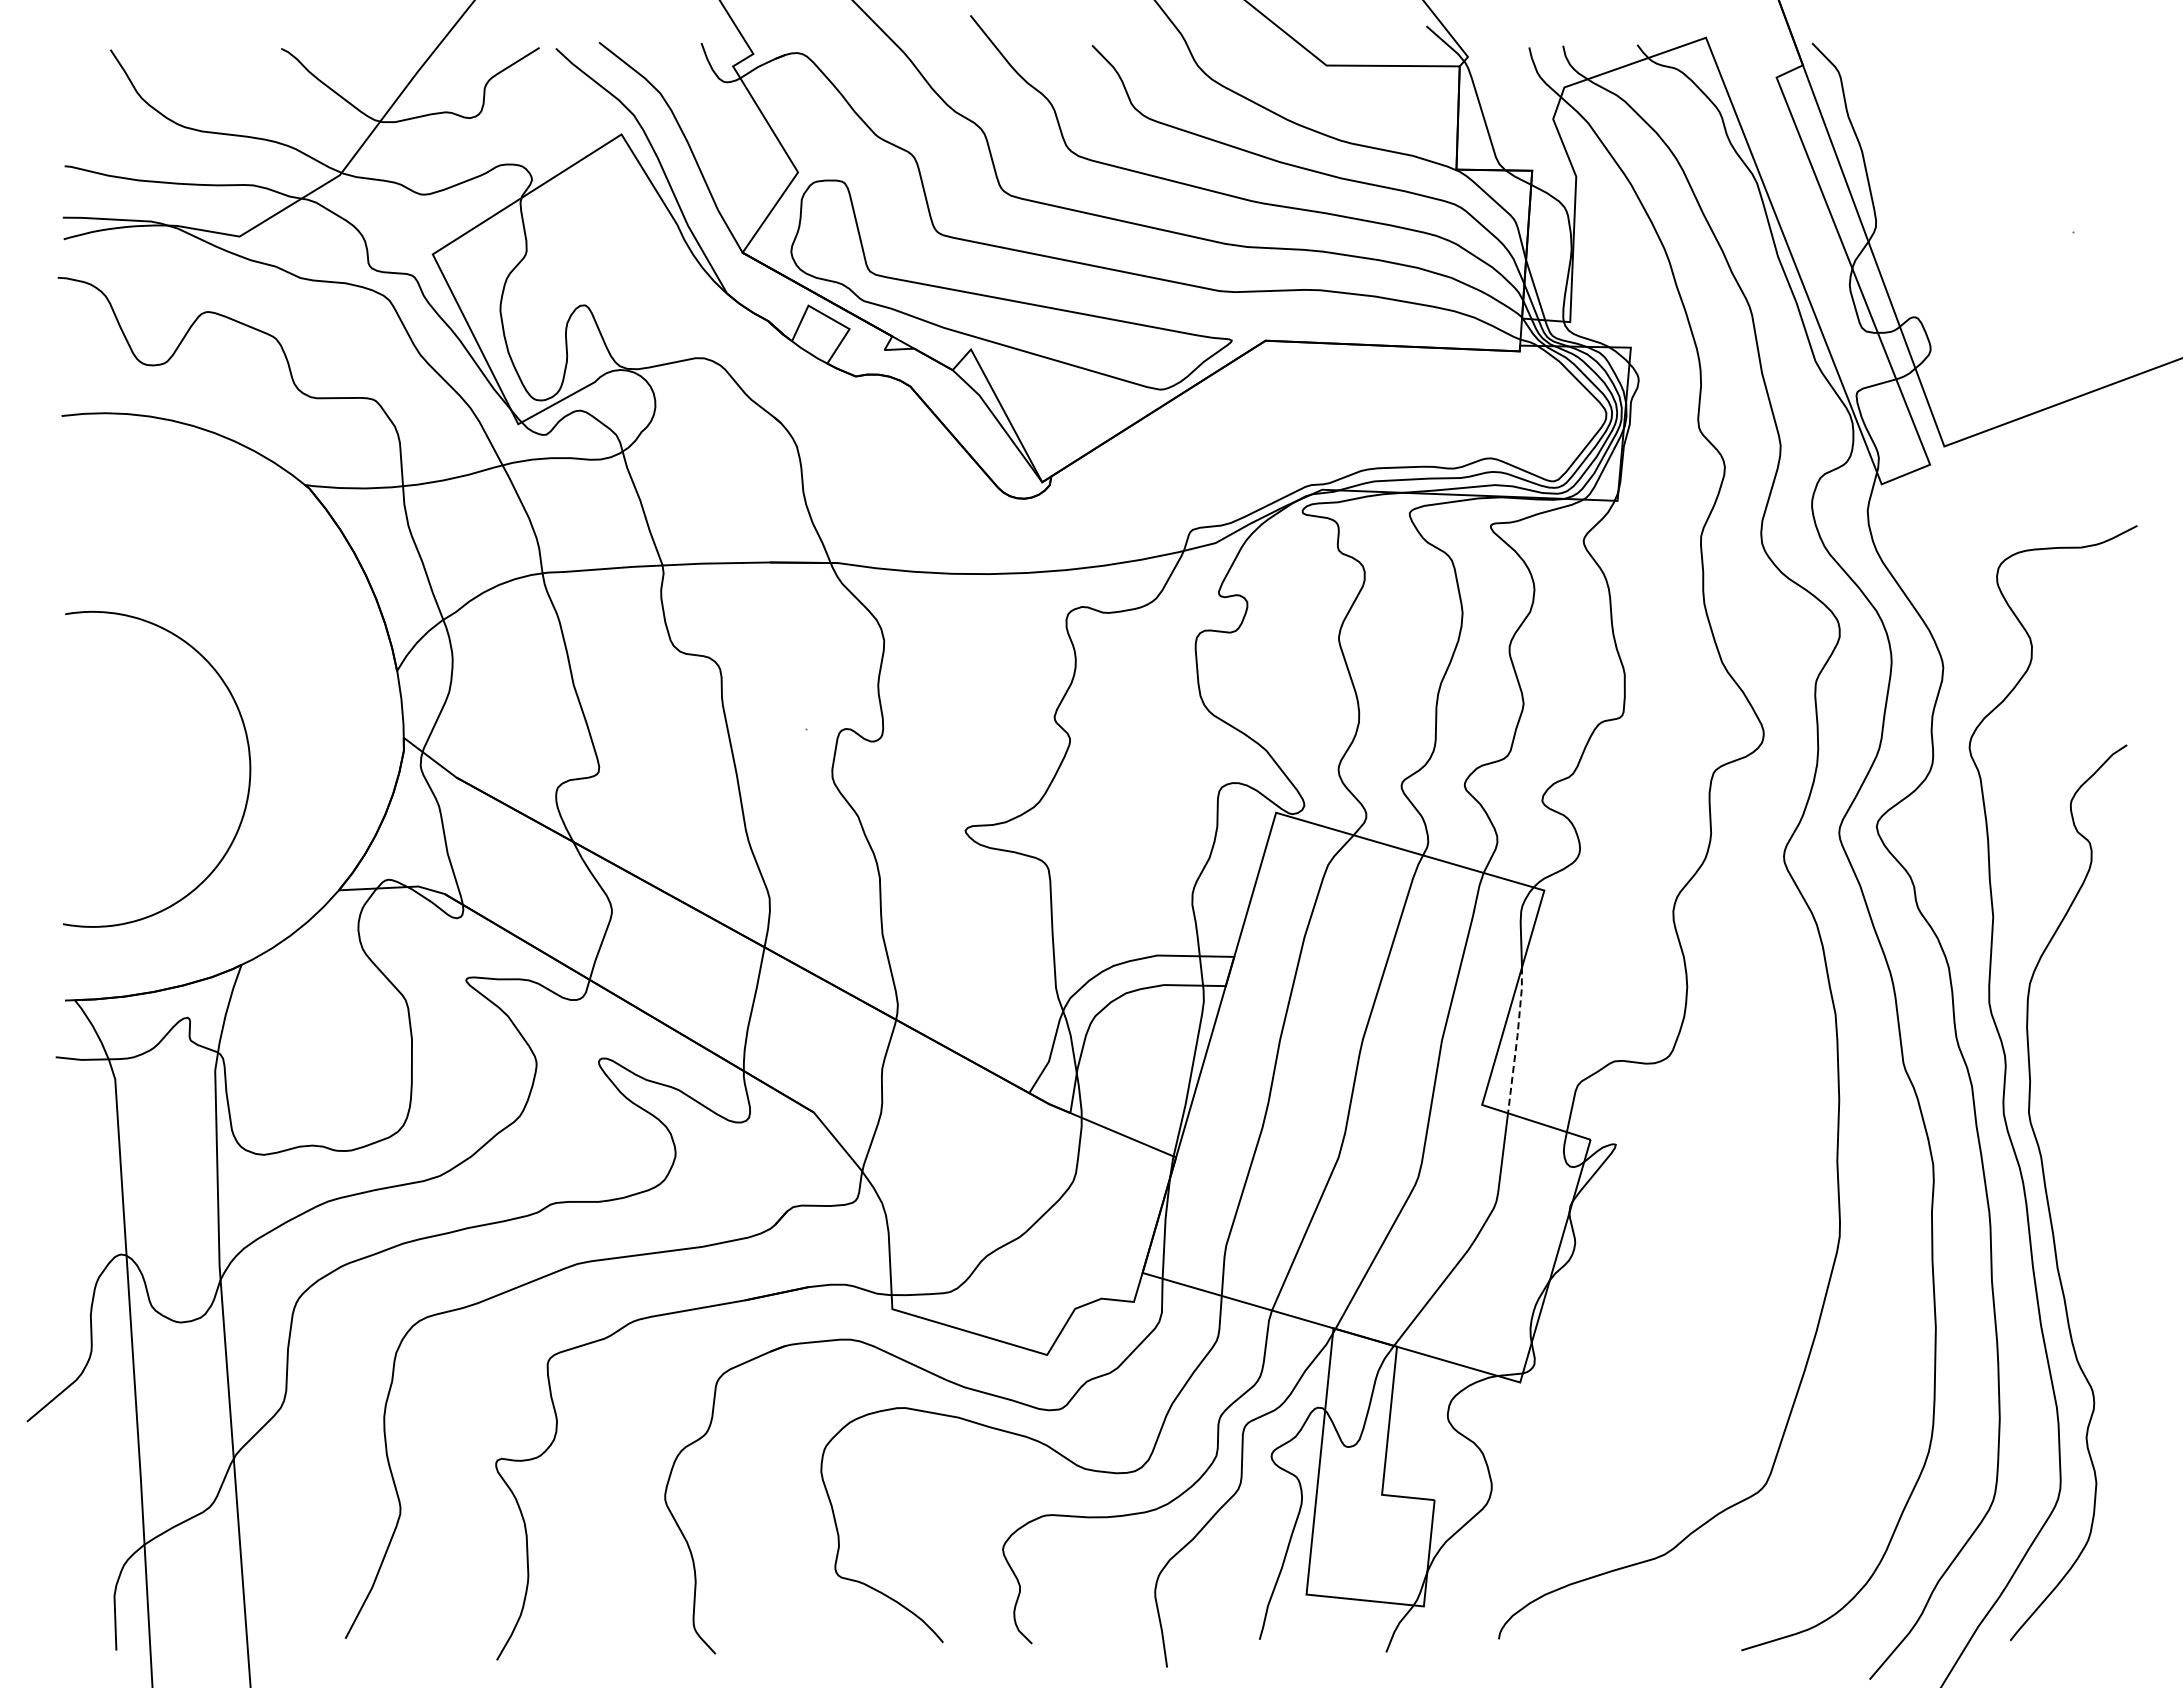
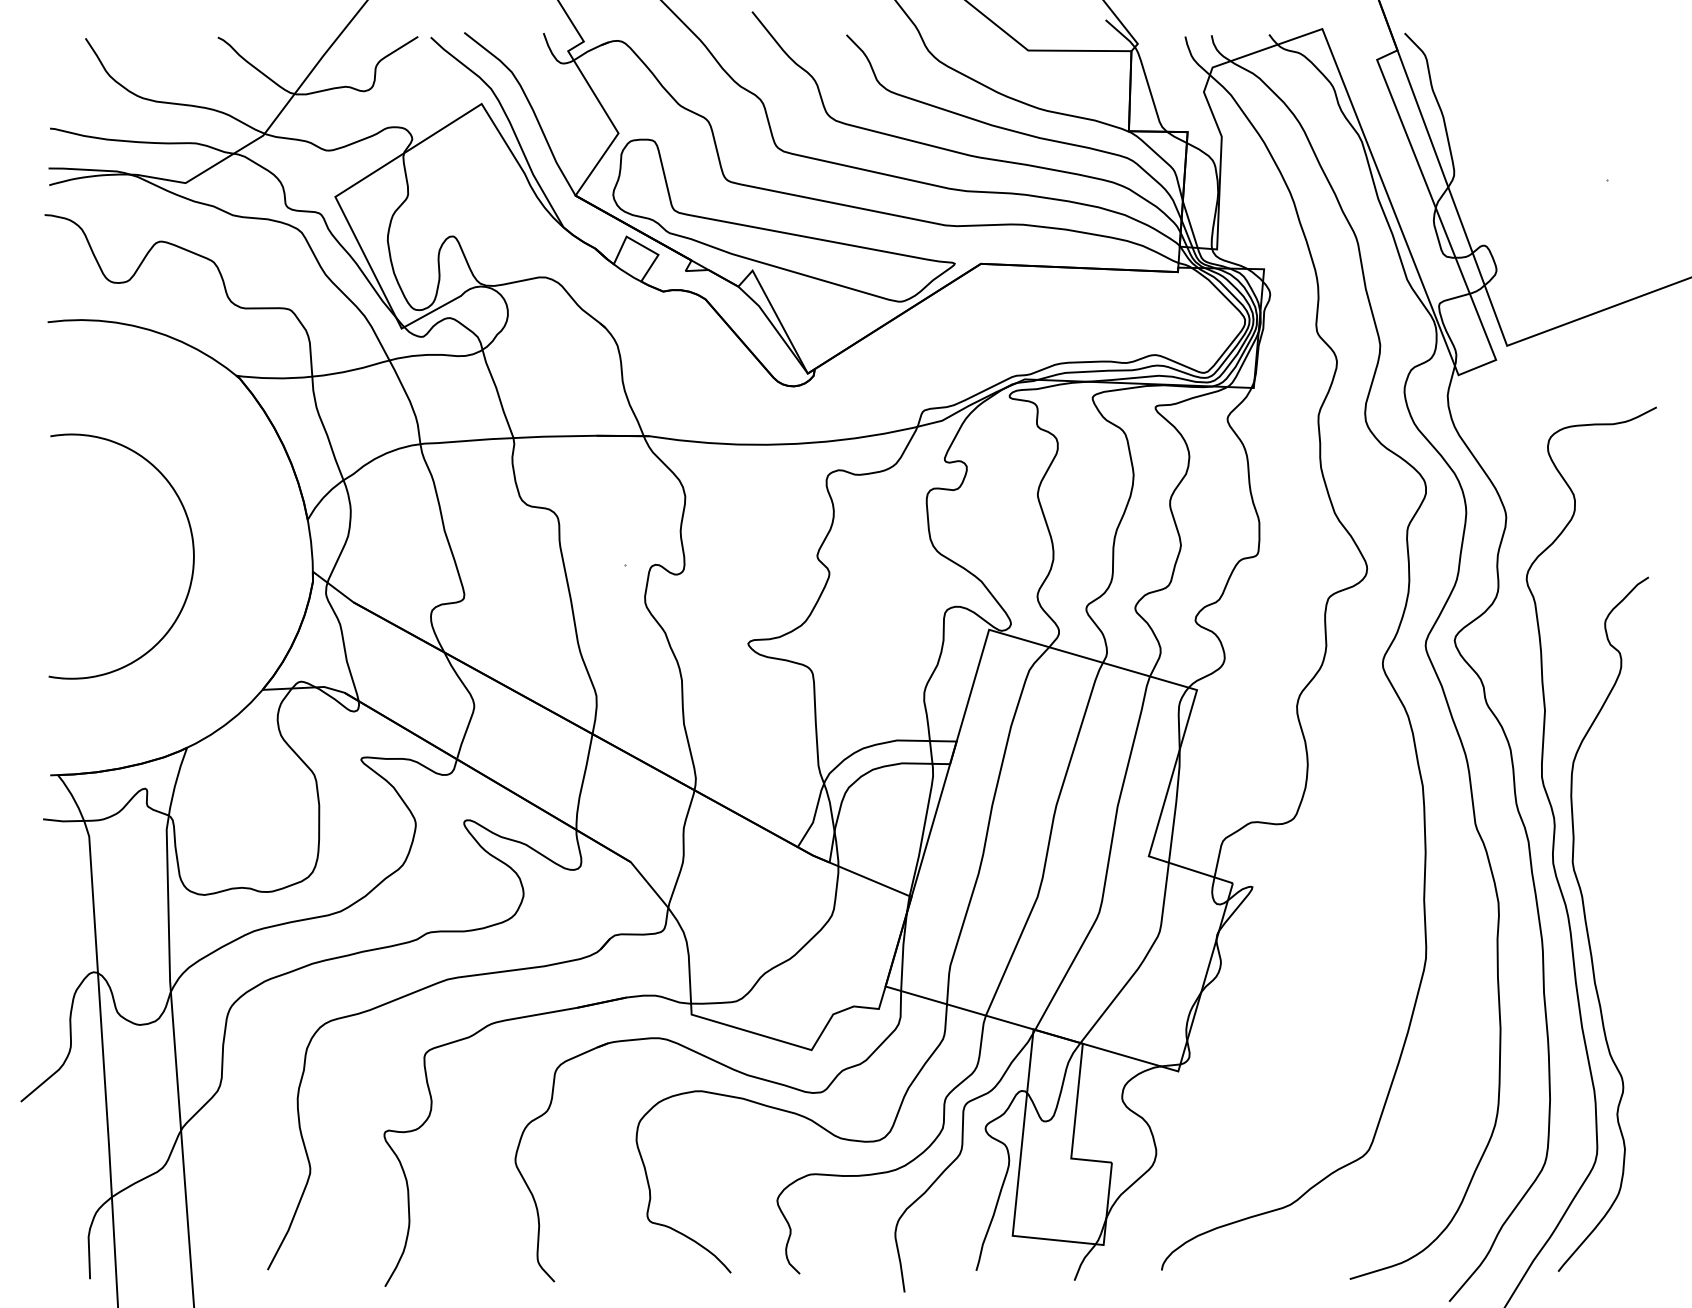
curve: (248, 756) -> (192, 546), moved
line: (1517, 1039) -> (1176, 805), dashed -> solid

